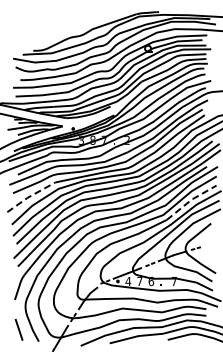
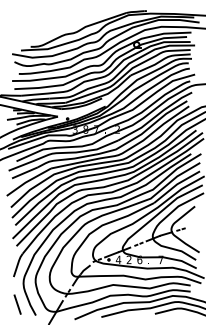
line: (30, 196) -> (28, 181), dashed -> solid
line: (191, 200) -> (176, 185), dashed -> solid
text: (139, 281) -> (128, 259), 7 -> 2

